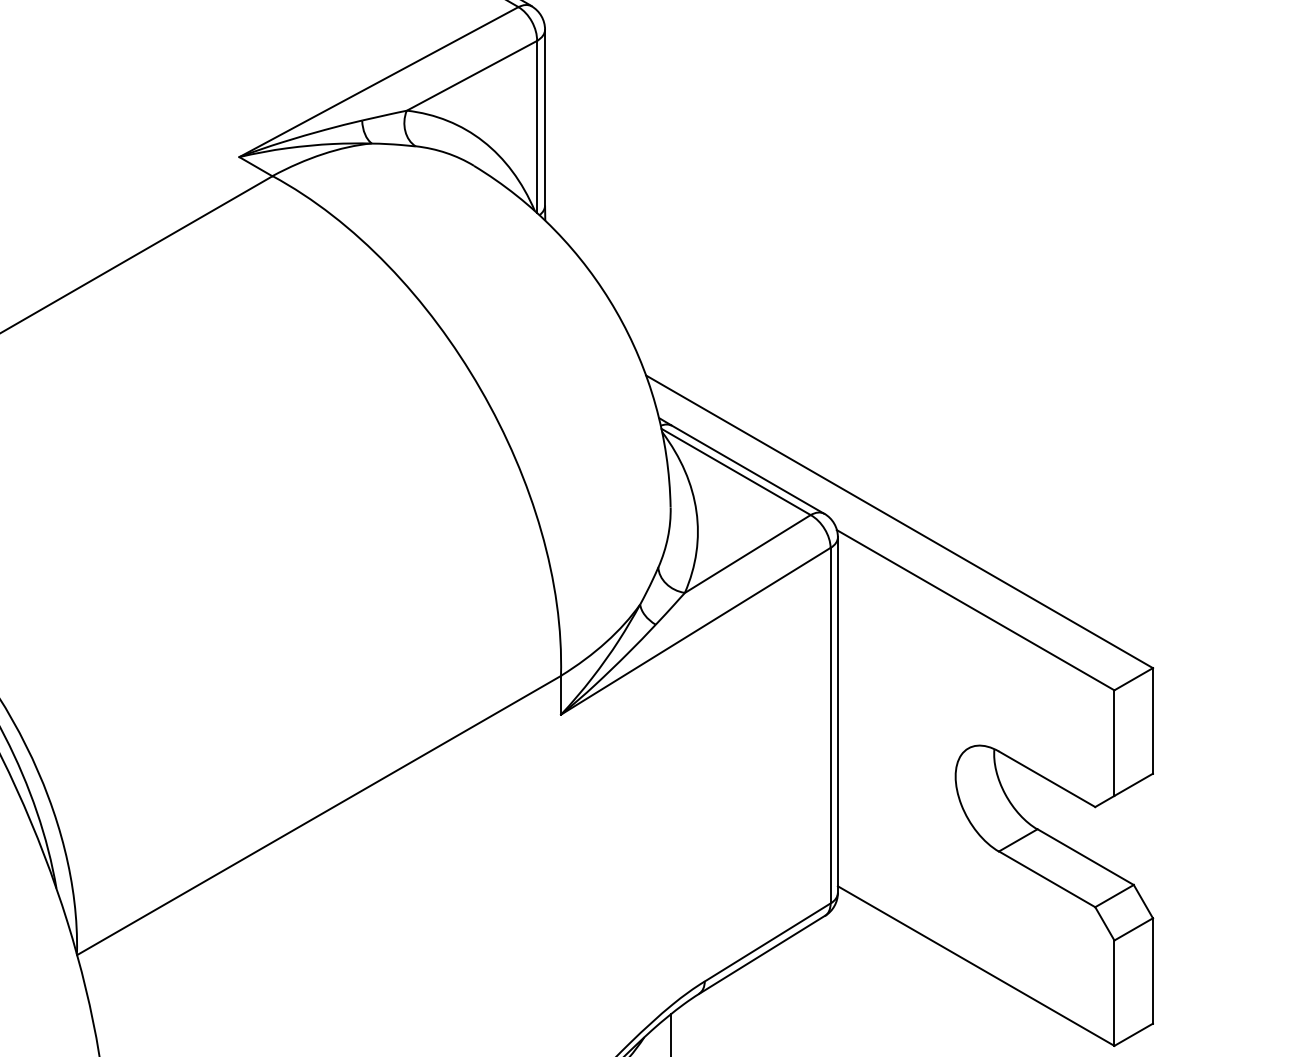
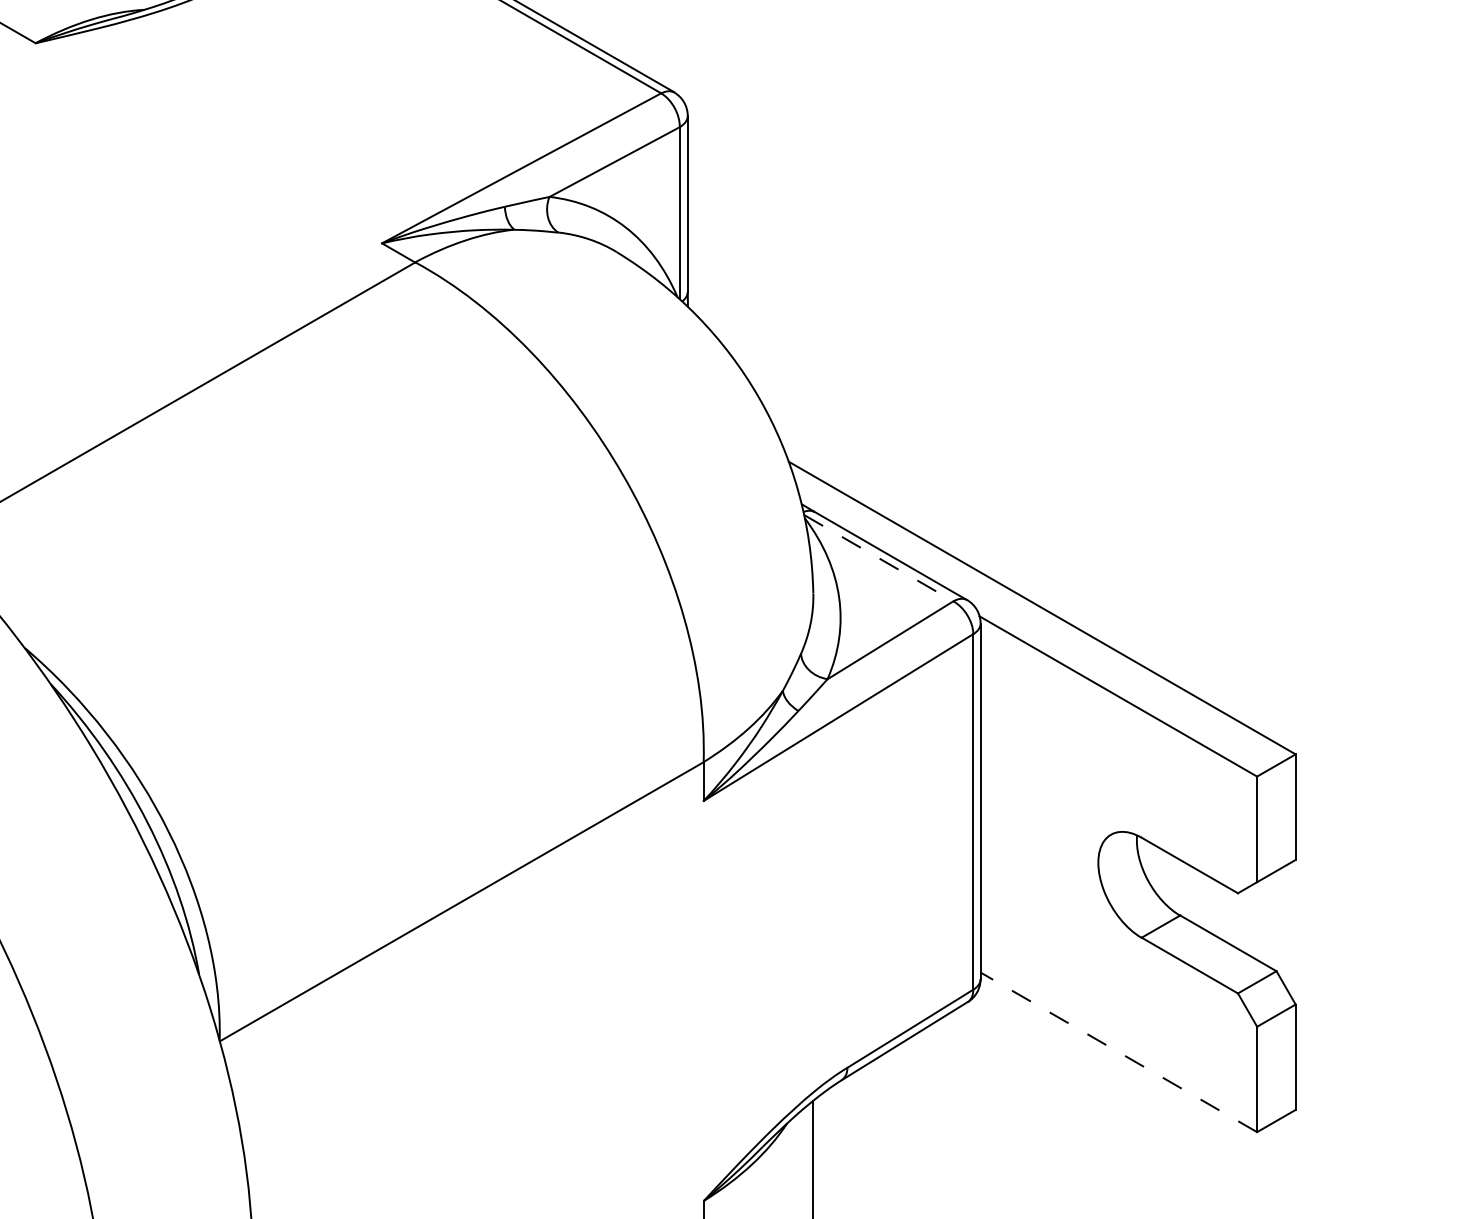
line: (736, 472) -> (879, 558), solid -> dashed
line: (975, 966) -> (1118, 1052), solid -> dashed

